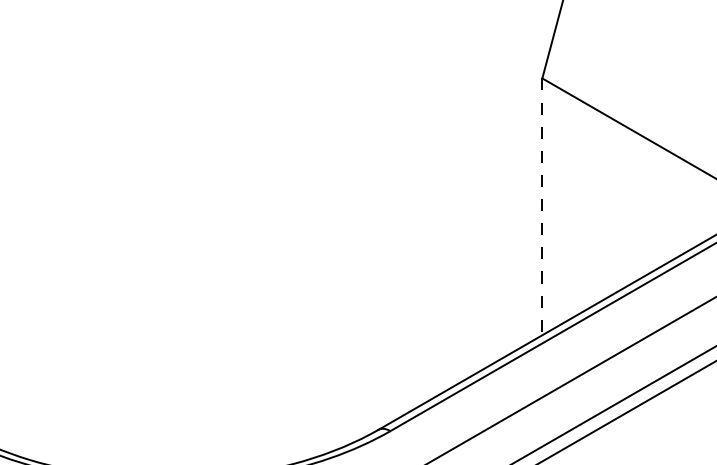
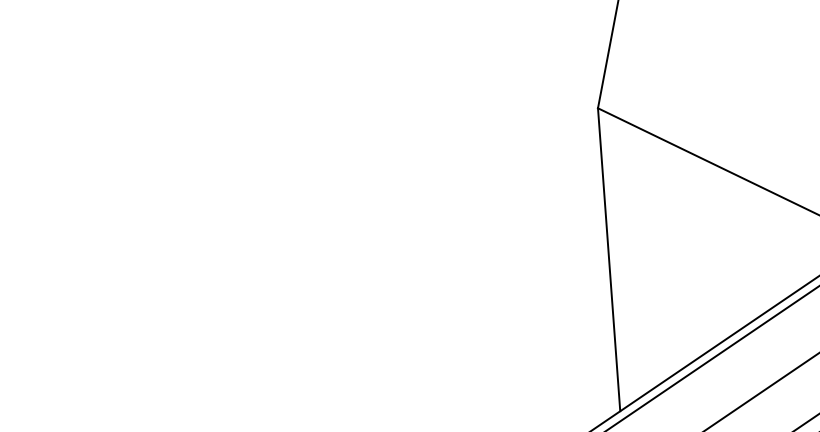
line: (542, 207) -> (609, 260), dashed -> solid

